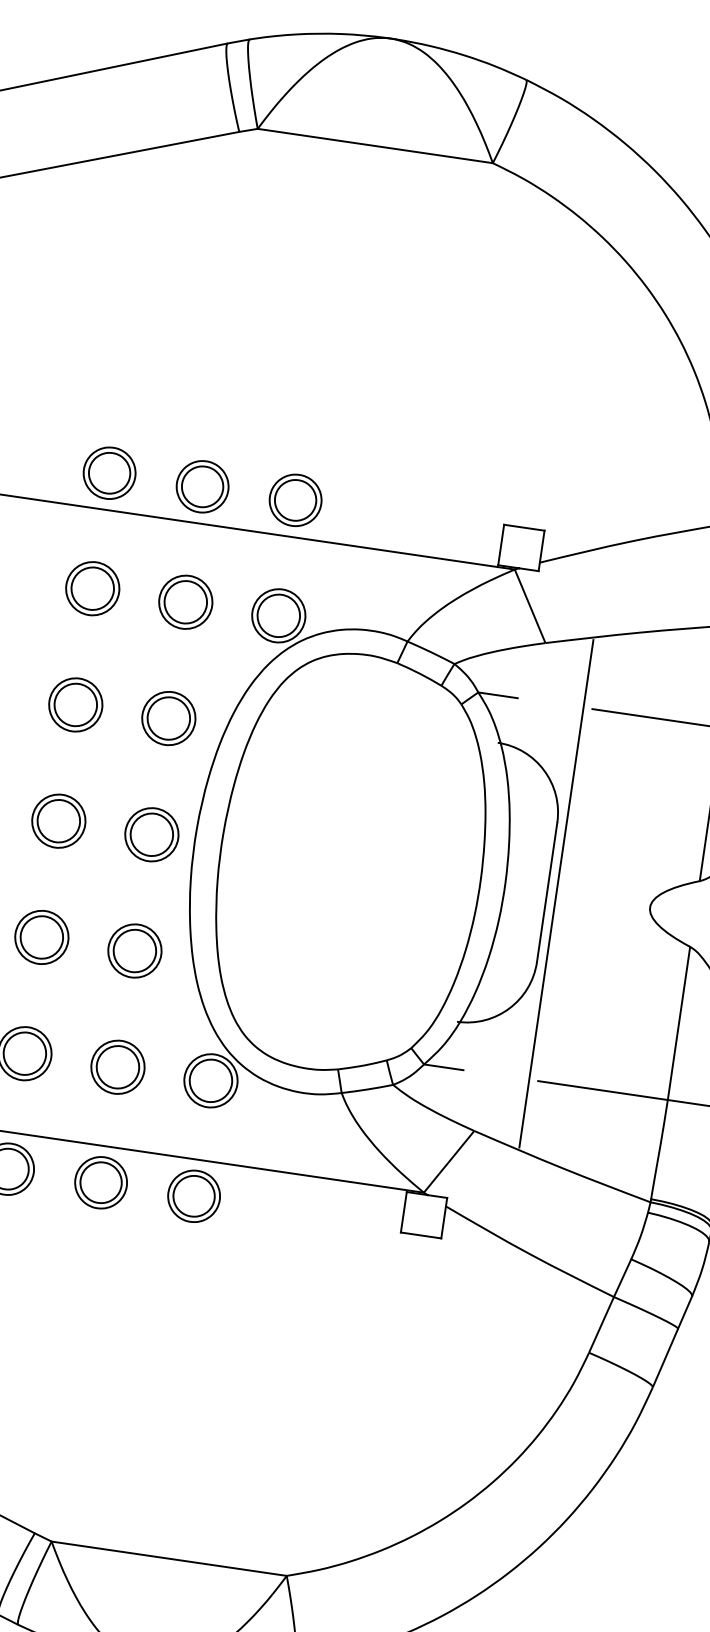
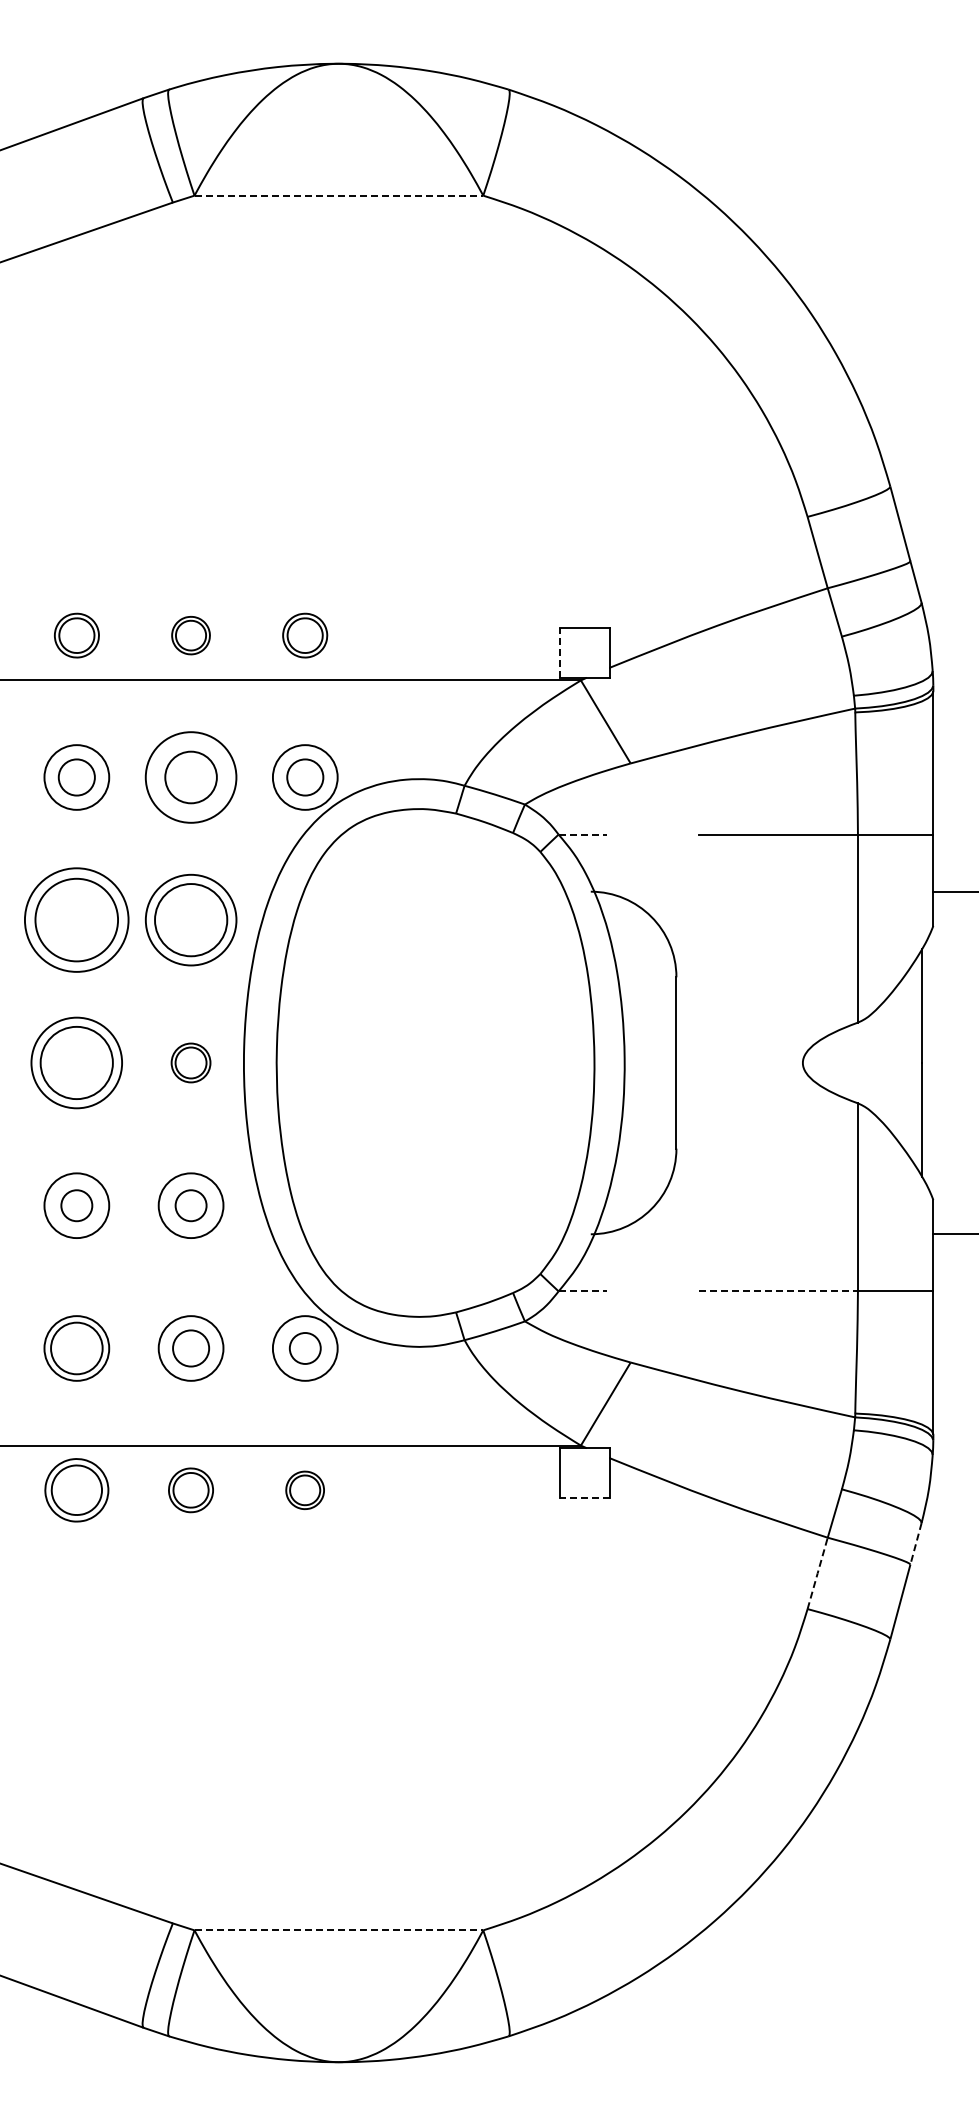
line: (375, 145) -> (339, 195), solid -> dashed
part: (109, 473) -> (76, 635), size x0.7
part: (202, 486) -> (190, 635), size x0.6
part: (295, 500) -> (304, 635), size x0.7
line: (501, 545) -> (560, 653), solid -> dashed
circle: (92, 588) -> (76, 777), size x0.7
circle: (185, 602) -> (190, 777), size x1.4
circle: (278, 615) -> (305, 777), size x0.7
line: (498, 695) -> (583, 834), solid -> dashed
part: (75, 705) -> (76, 920), size x1.6
part: (168, 718) -> (190, 920), size x1.4
part: (58, 820) -> (76, 1062), size x1.4
part: (151, 834) -> (190, 1062), size x0.6
line: (556, 893) -> (687, 1062), removed
circle: (41, 937) -> (76, 1205), size x0.6
circle: (134, 950) -> (190, 1205), size x0.6
circle: (117, 1067) -> (190, 1348), size x0.7
line: (444, 1067) -> (583, 1291), solid -> dashed
circle: (211, 1080) -> (305, 1348), size x0.6
line: (603, 1090) -> (778, 1291), solid -> dashed
part: (100, 1182) -> (190, 1490), size x0.7
part: (193, 1196) -> (304, 1490), size x0.6
line: (421, 1235) -> (585, 1497), solid -> dashed
line: (684, 1312) -> (915, 1544), solid -> dashed
line: (601, 1324) -> (817, 1573), solid -> dashed
line: (169, 1558) -> (339, 1930), solid -> dashed

